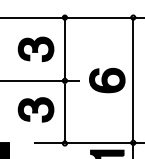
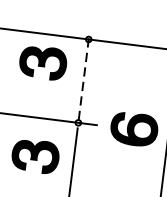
line: (64, 47) -> (83, 78), solid -> dashed
part: (35, 49) -> (42, 62), moved

